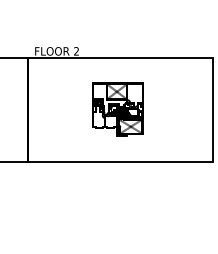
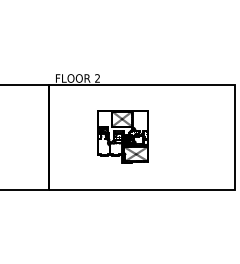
part: (117, 109) -> (122, 136), moved

